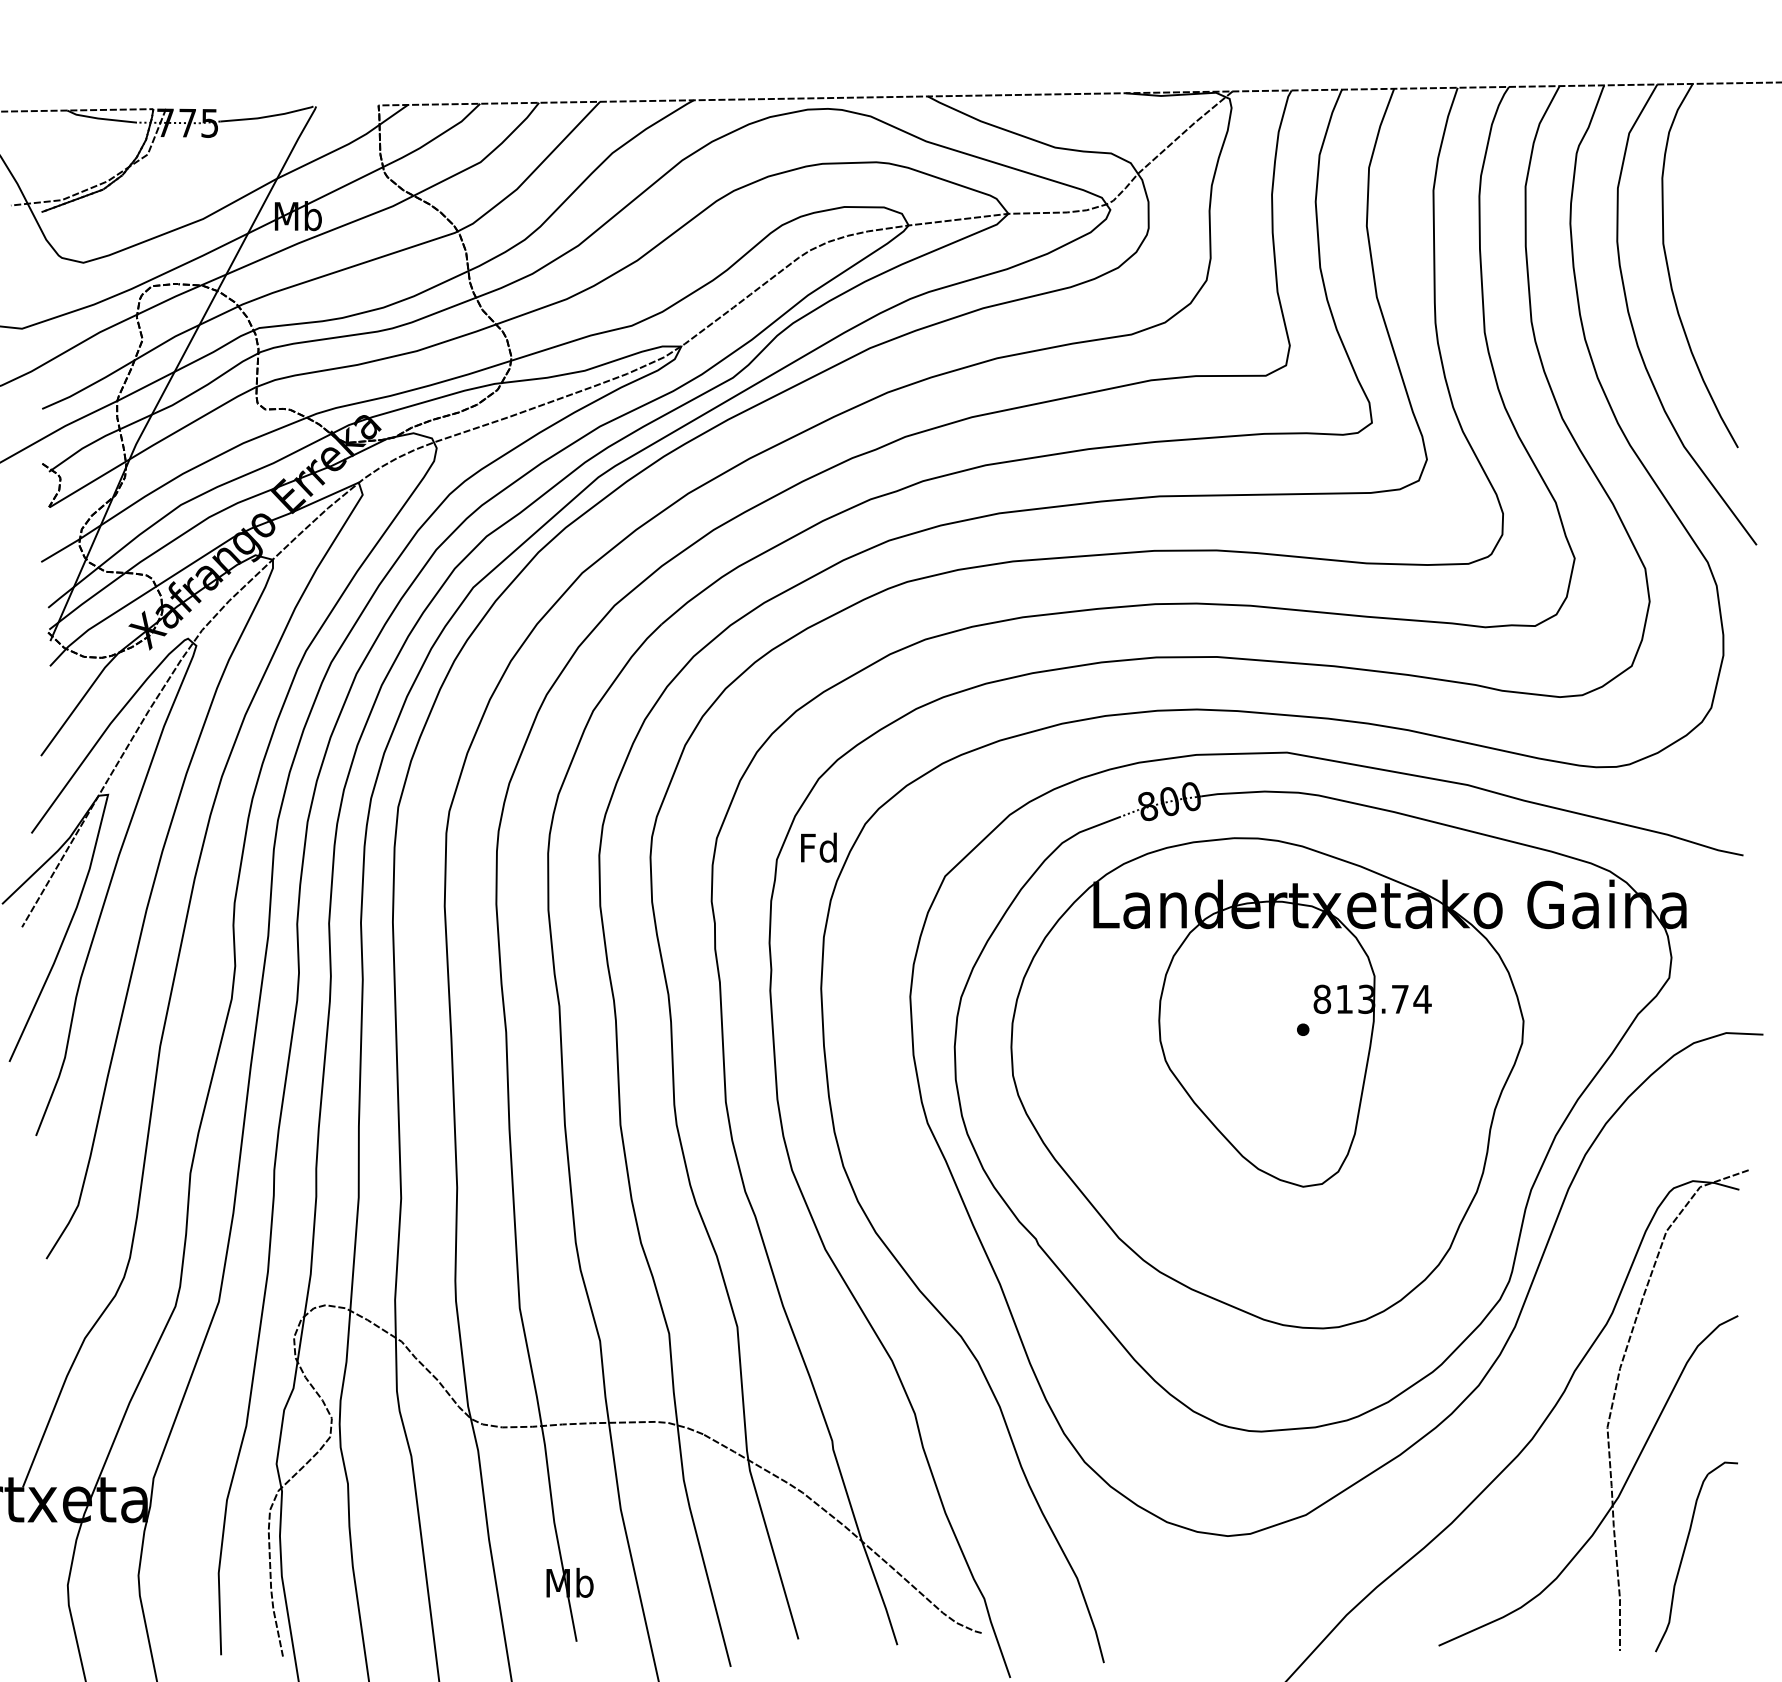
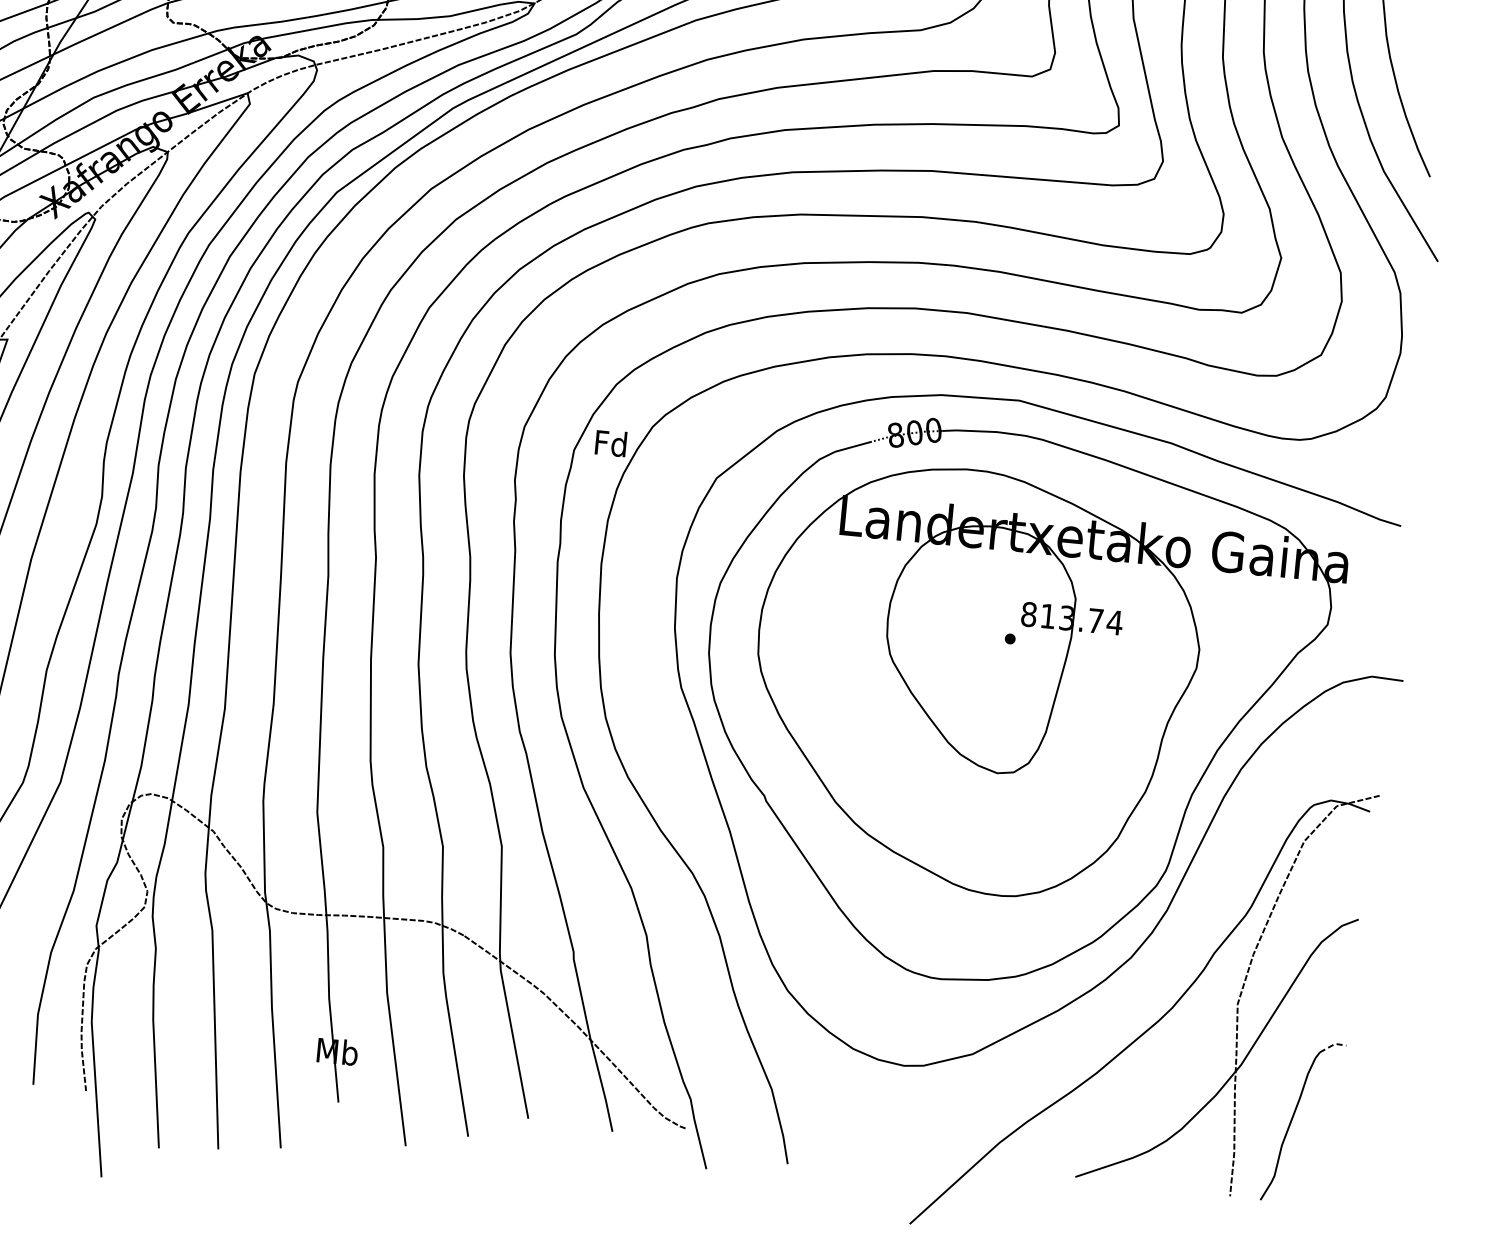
line: (1722, 1464) -> (1333, 1045), solid -> dashed

